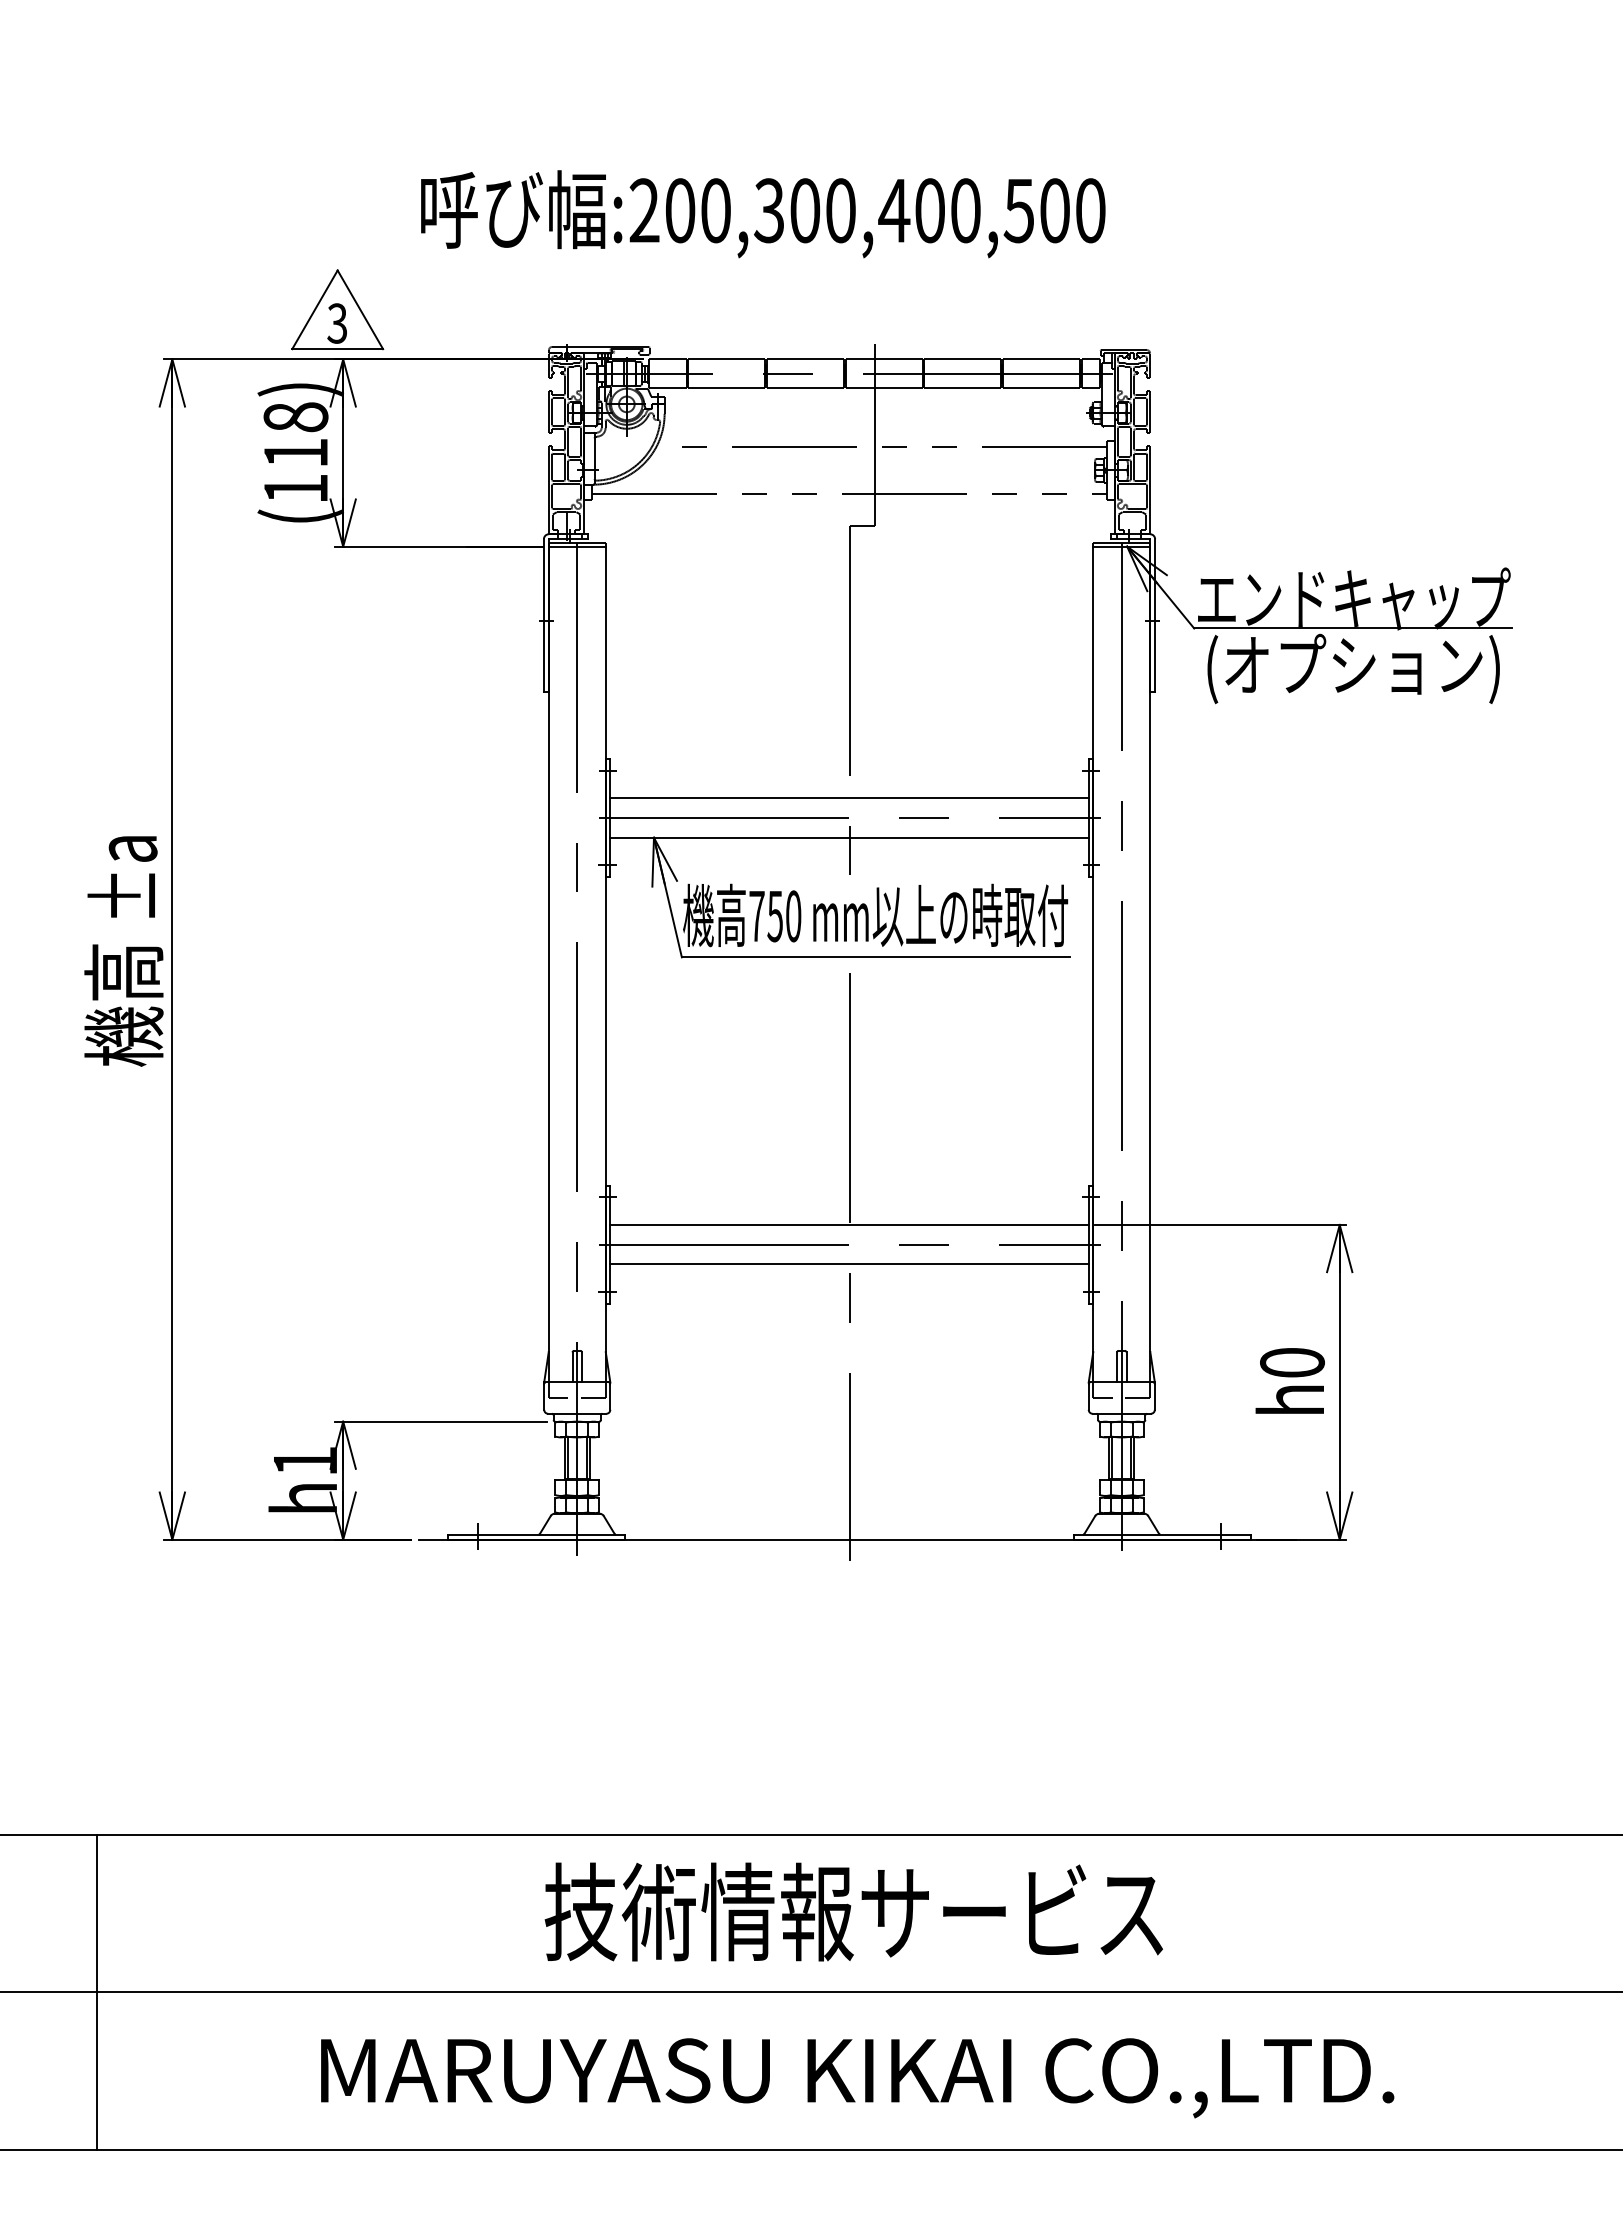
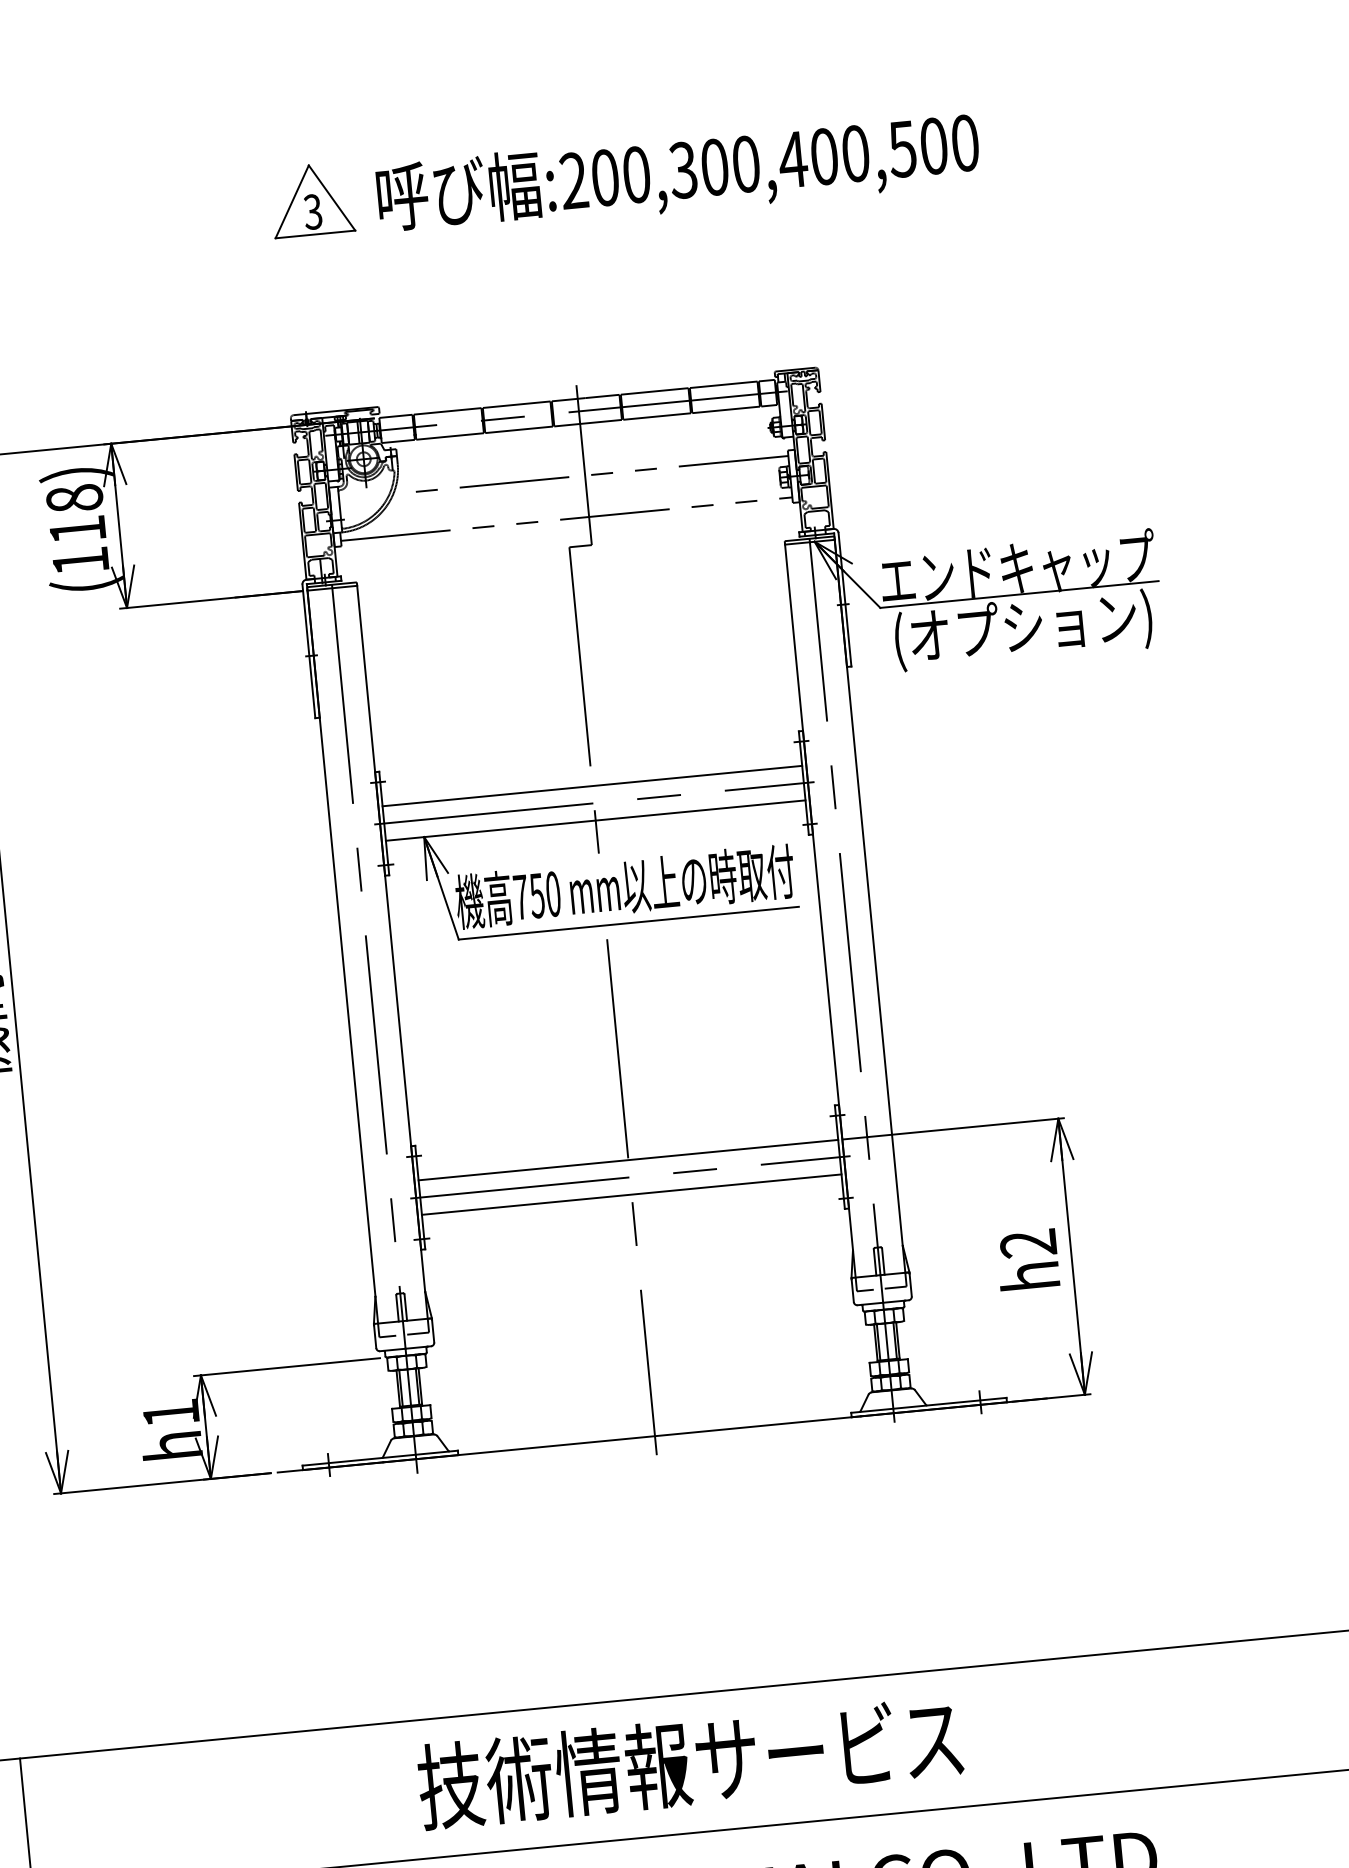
text: (763, 214) -> (678, 174), moved
part: (337, 309) -> (311, 199), moved
text: (1292, 1362) -> (1028, 1243), h0 -> h2

